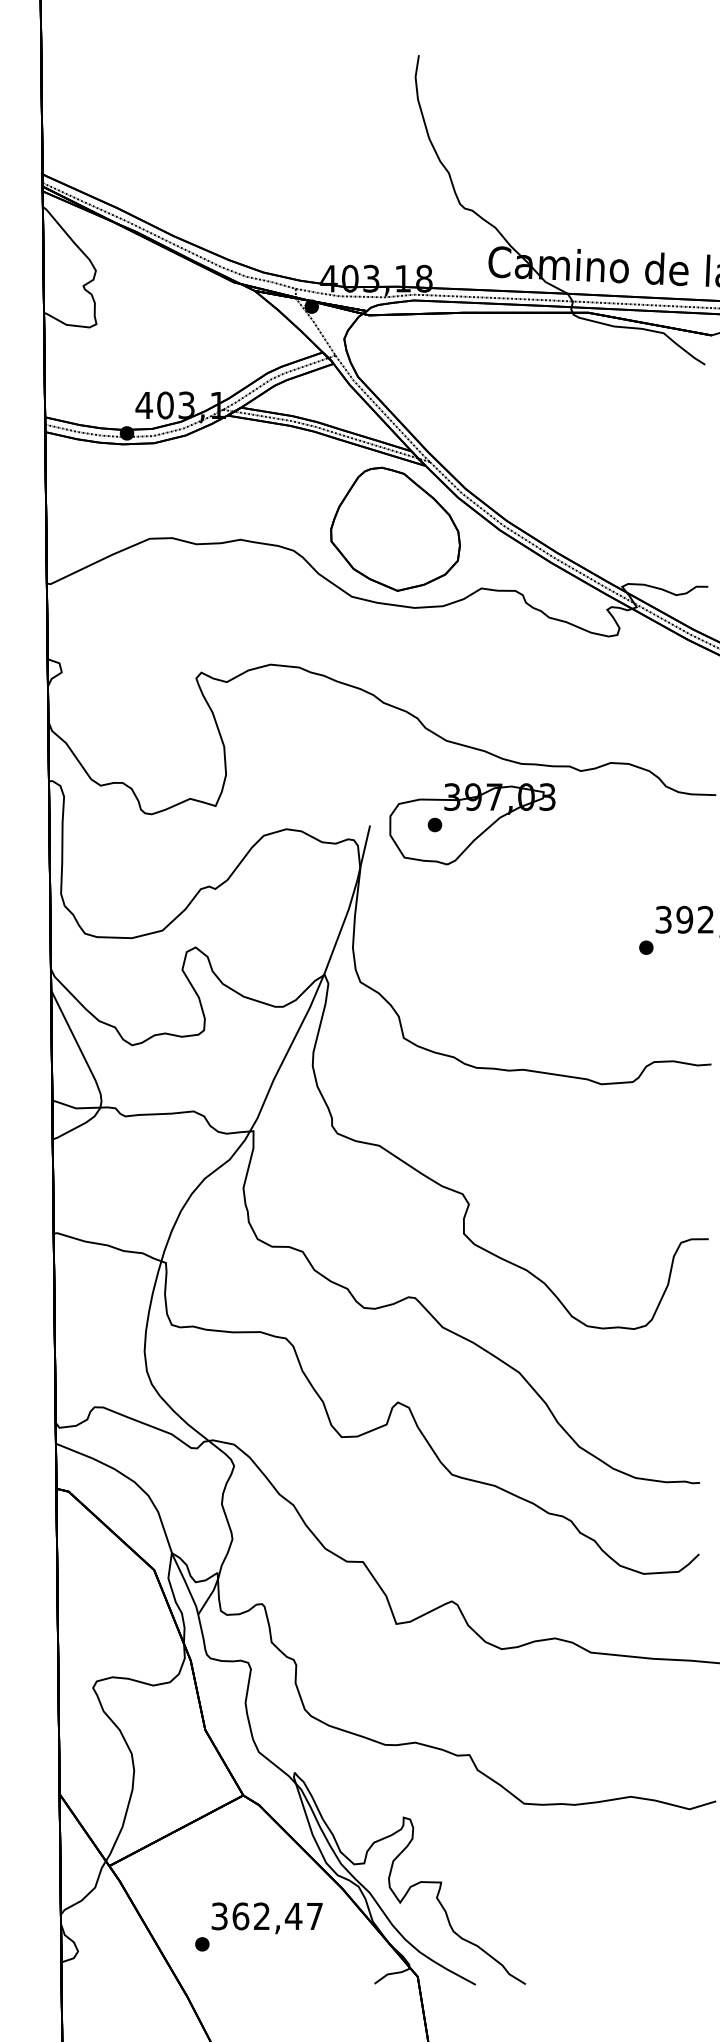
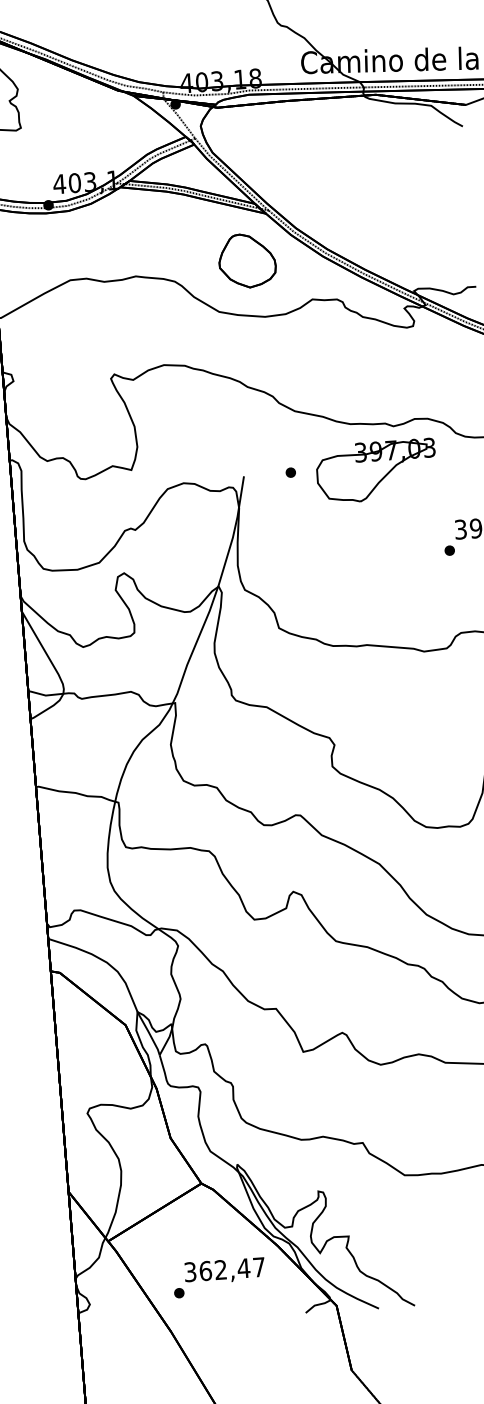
part: (395, 528) -> (247, 260), size x0.6
part: (472, 824) -> (376, 471), moved

